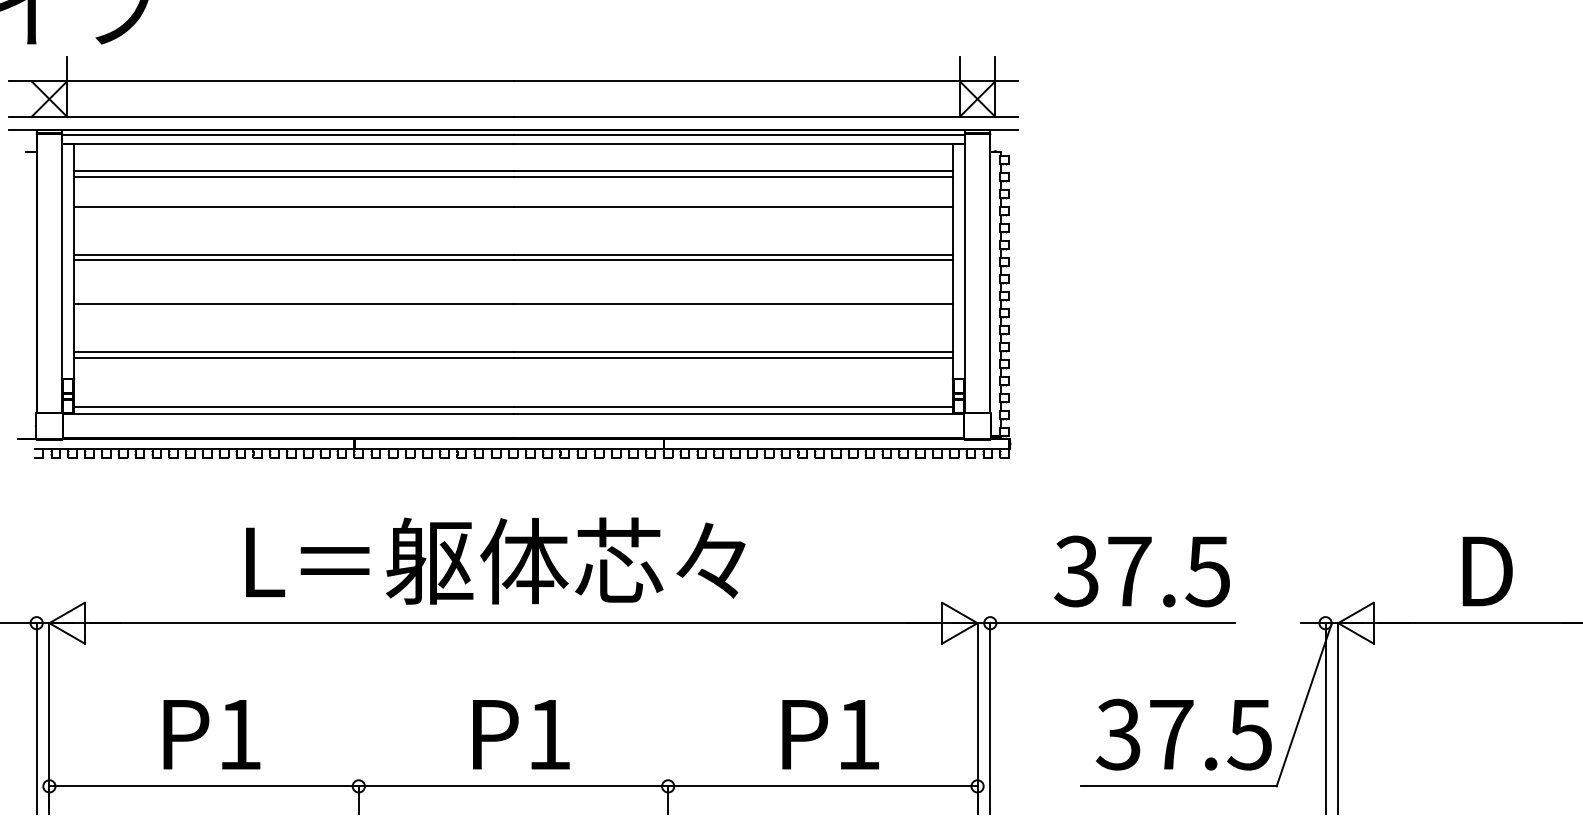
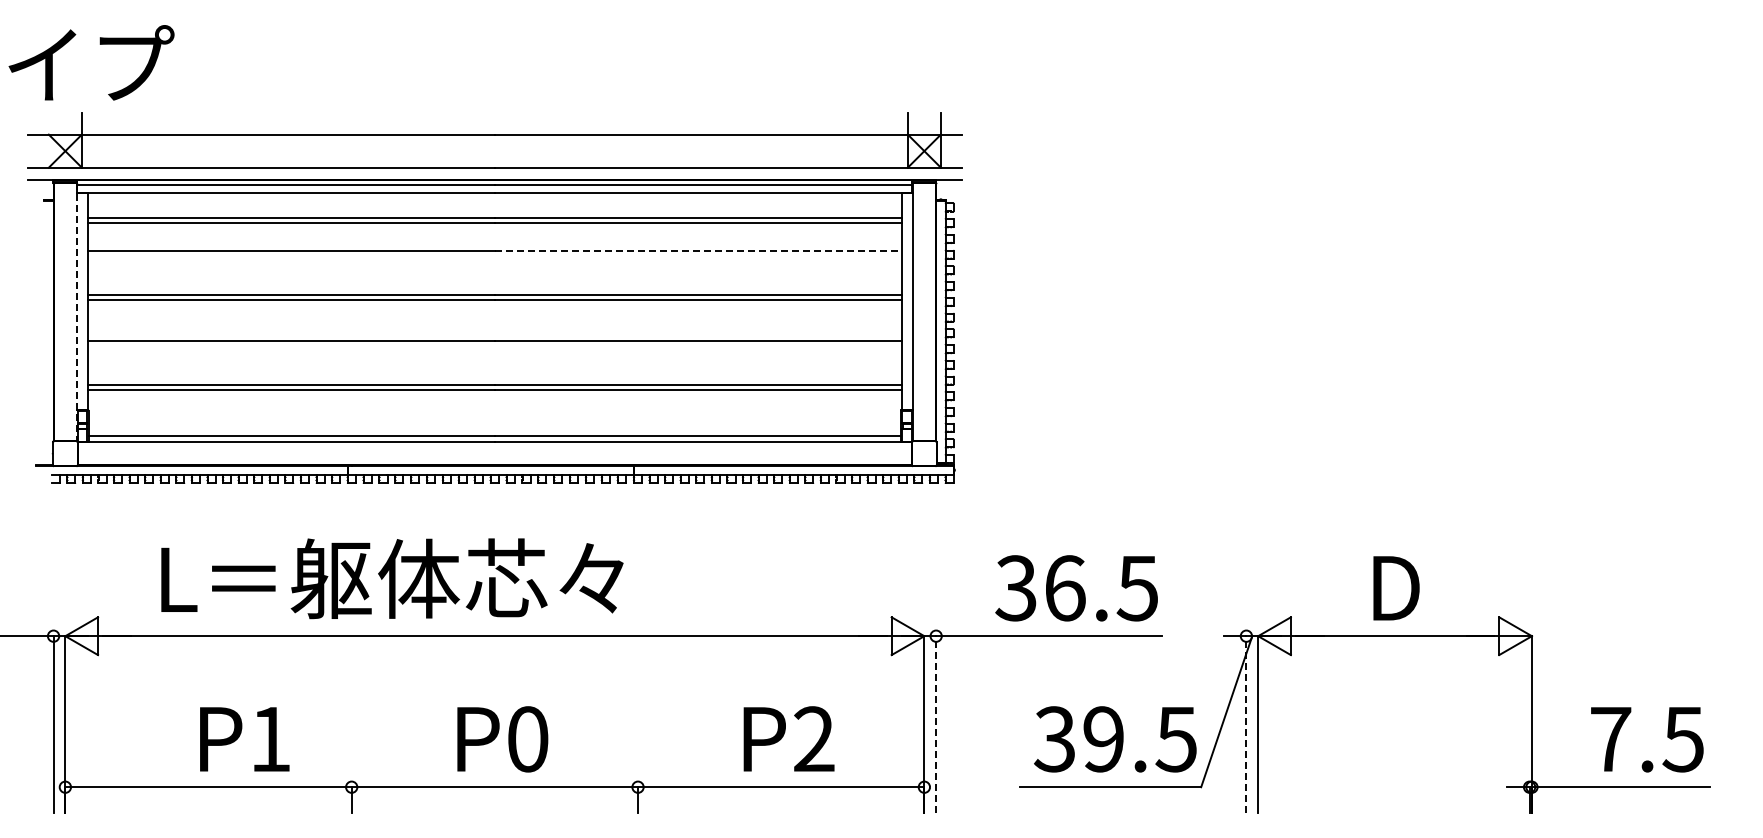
line: (733, 207) -> (698, 251), solid -> dashed
line: (61, 273) -> (76, 312), solid -> dashed
text: (495, 560) -> (392, 578), moved
text: (1130, 571) -> (1065, 588), 37.5 -> 36.5
line: (990, 718) -> (936, 724), solid -> dashed
line: (1325, 718) -> (1246, 724), solid -> dashed
text: (858, 733) -> (814, 738), P1 -> P2
text: (211, 734) -> (244, 739), moved
text: (549, 734) -> (528, 739), P1 -> P0
text: (1171, 734) -> (1103, 739), 37.5 -> 39.5

